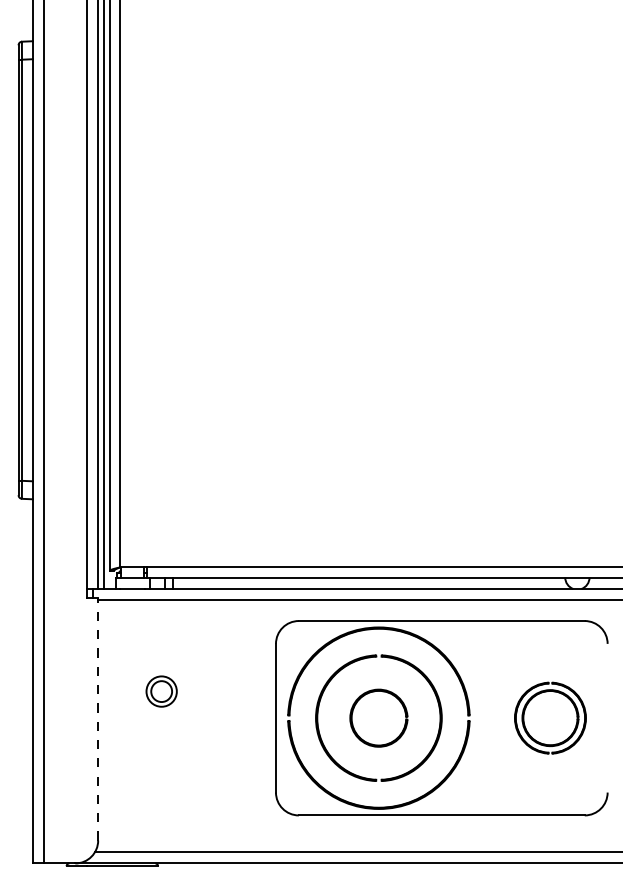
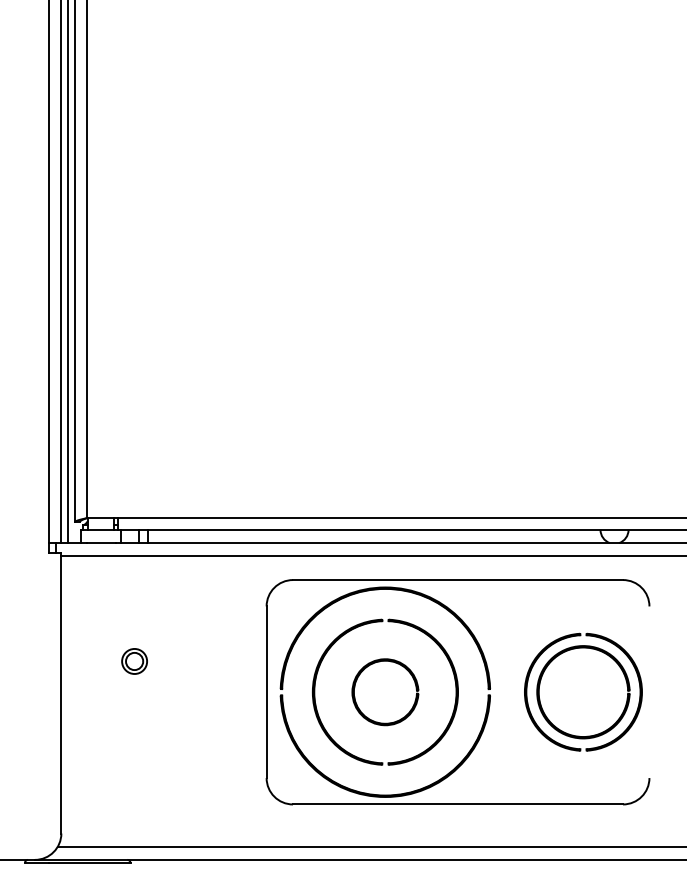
part: (161, 691) -> (134, 661), size x0.71
part: (550, 717) -> (583, 691), size x1.43
line: (98, 719) -> (61, 693), dashed -> solid

